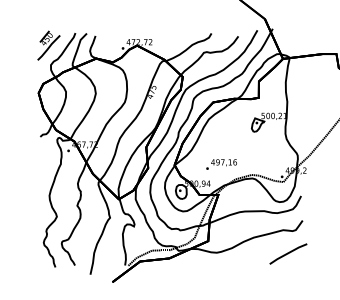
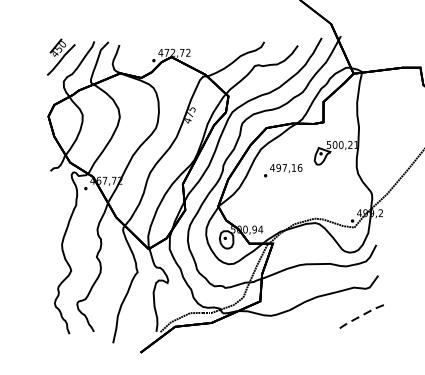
text: (221, 164) -> (283, 170), moved
line: (287, 253) -> (359, 316), solid -> dashed

